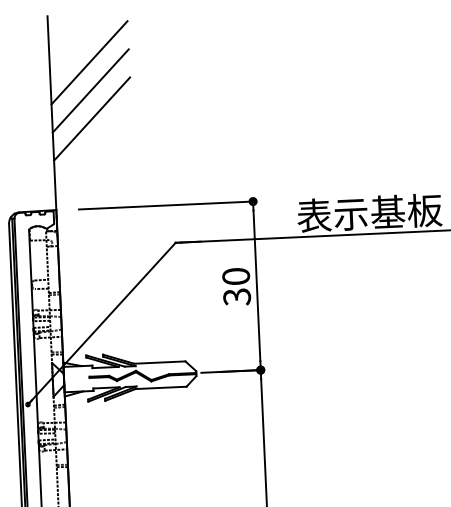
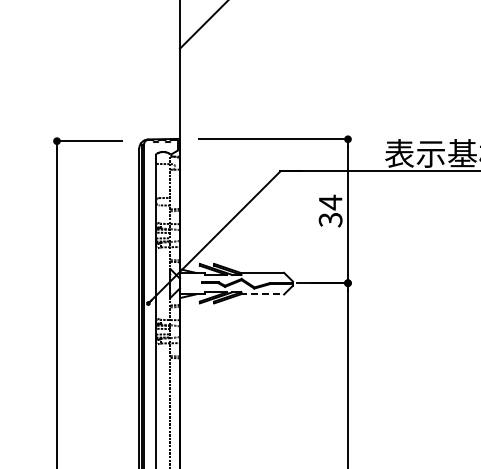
line: (90, 90) -> (213, 38), removed
line: (91, 118) -> (213, 62), removed
text: (235, 276) -> (330, 202), 30 -> 34
line: (161, 387) -> (262, 294), solid -> dashed

